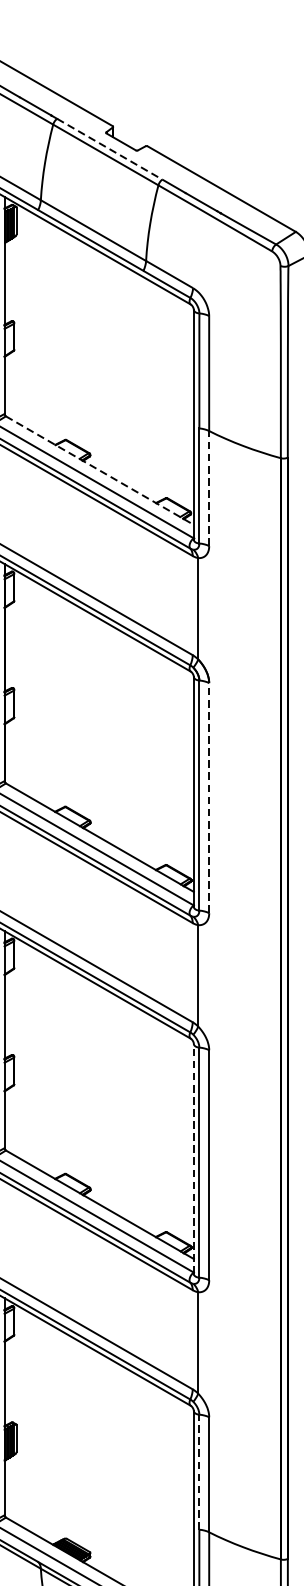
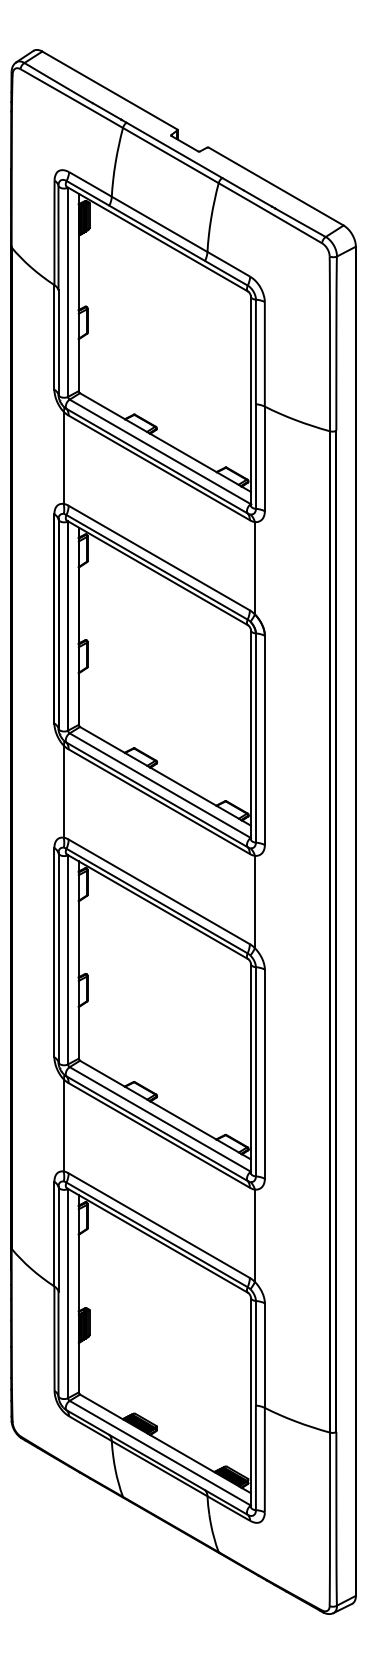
line: (109, 149) -> (174, 150), dashed -> solid
line: (99, 470) -> (165, 442), dashed -> solid
line: (208, 488) -> (264, 458), dashed -> solid
line: (208, 798) -> (264, 740), dashed -> solid
line: (193, 1159) -> (250, 1068), dashed -> solid
line: (198, 1471) -> (255, 1352), dashed -> solid

